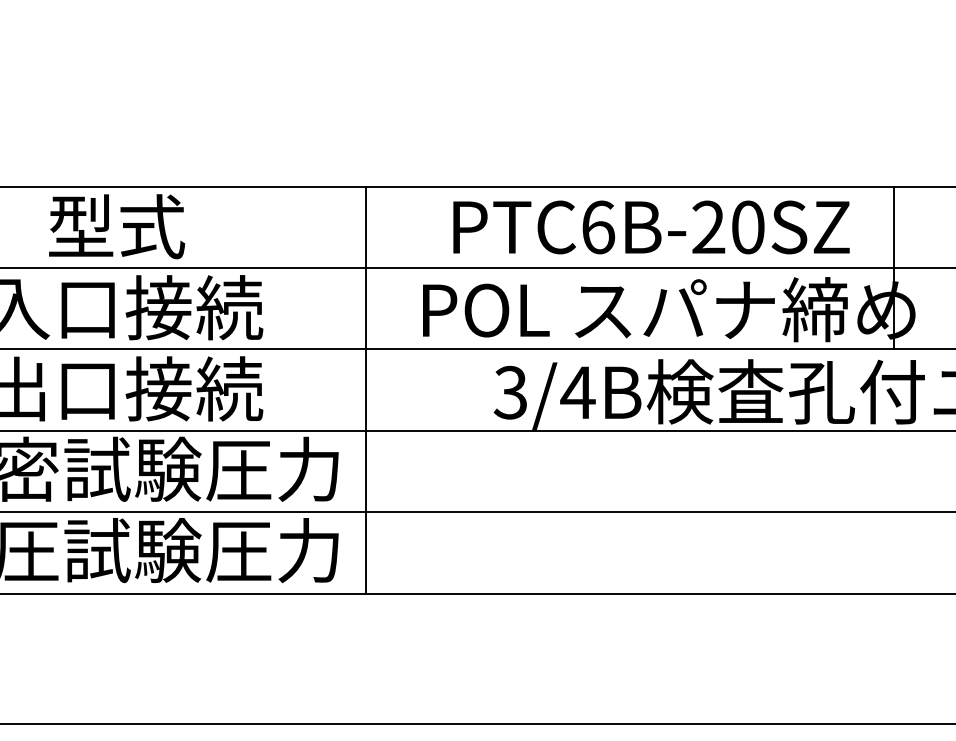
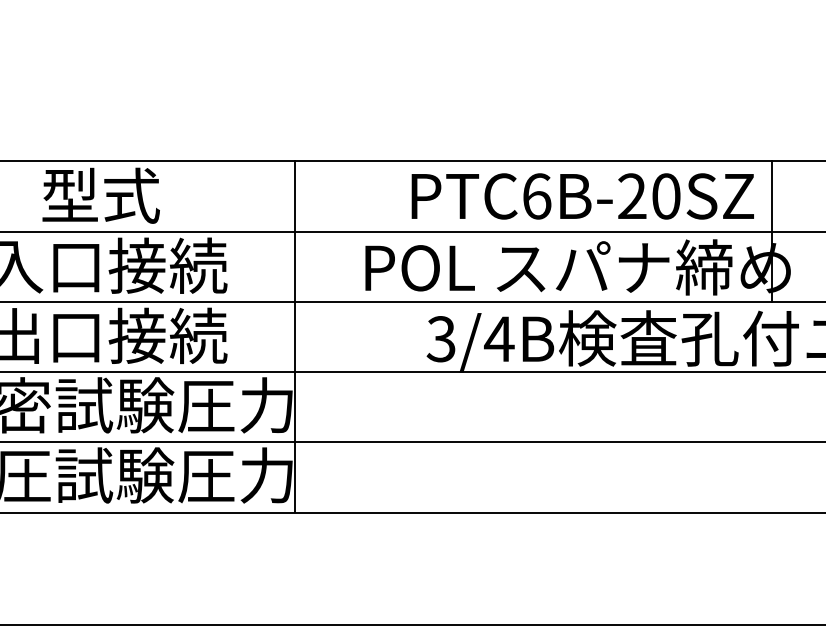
text: (651, 227) -> (582, 196), moved
line: (366, 389) -> (295, 336), moved

